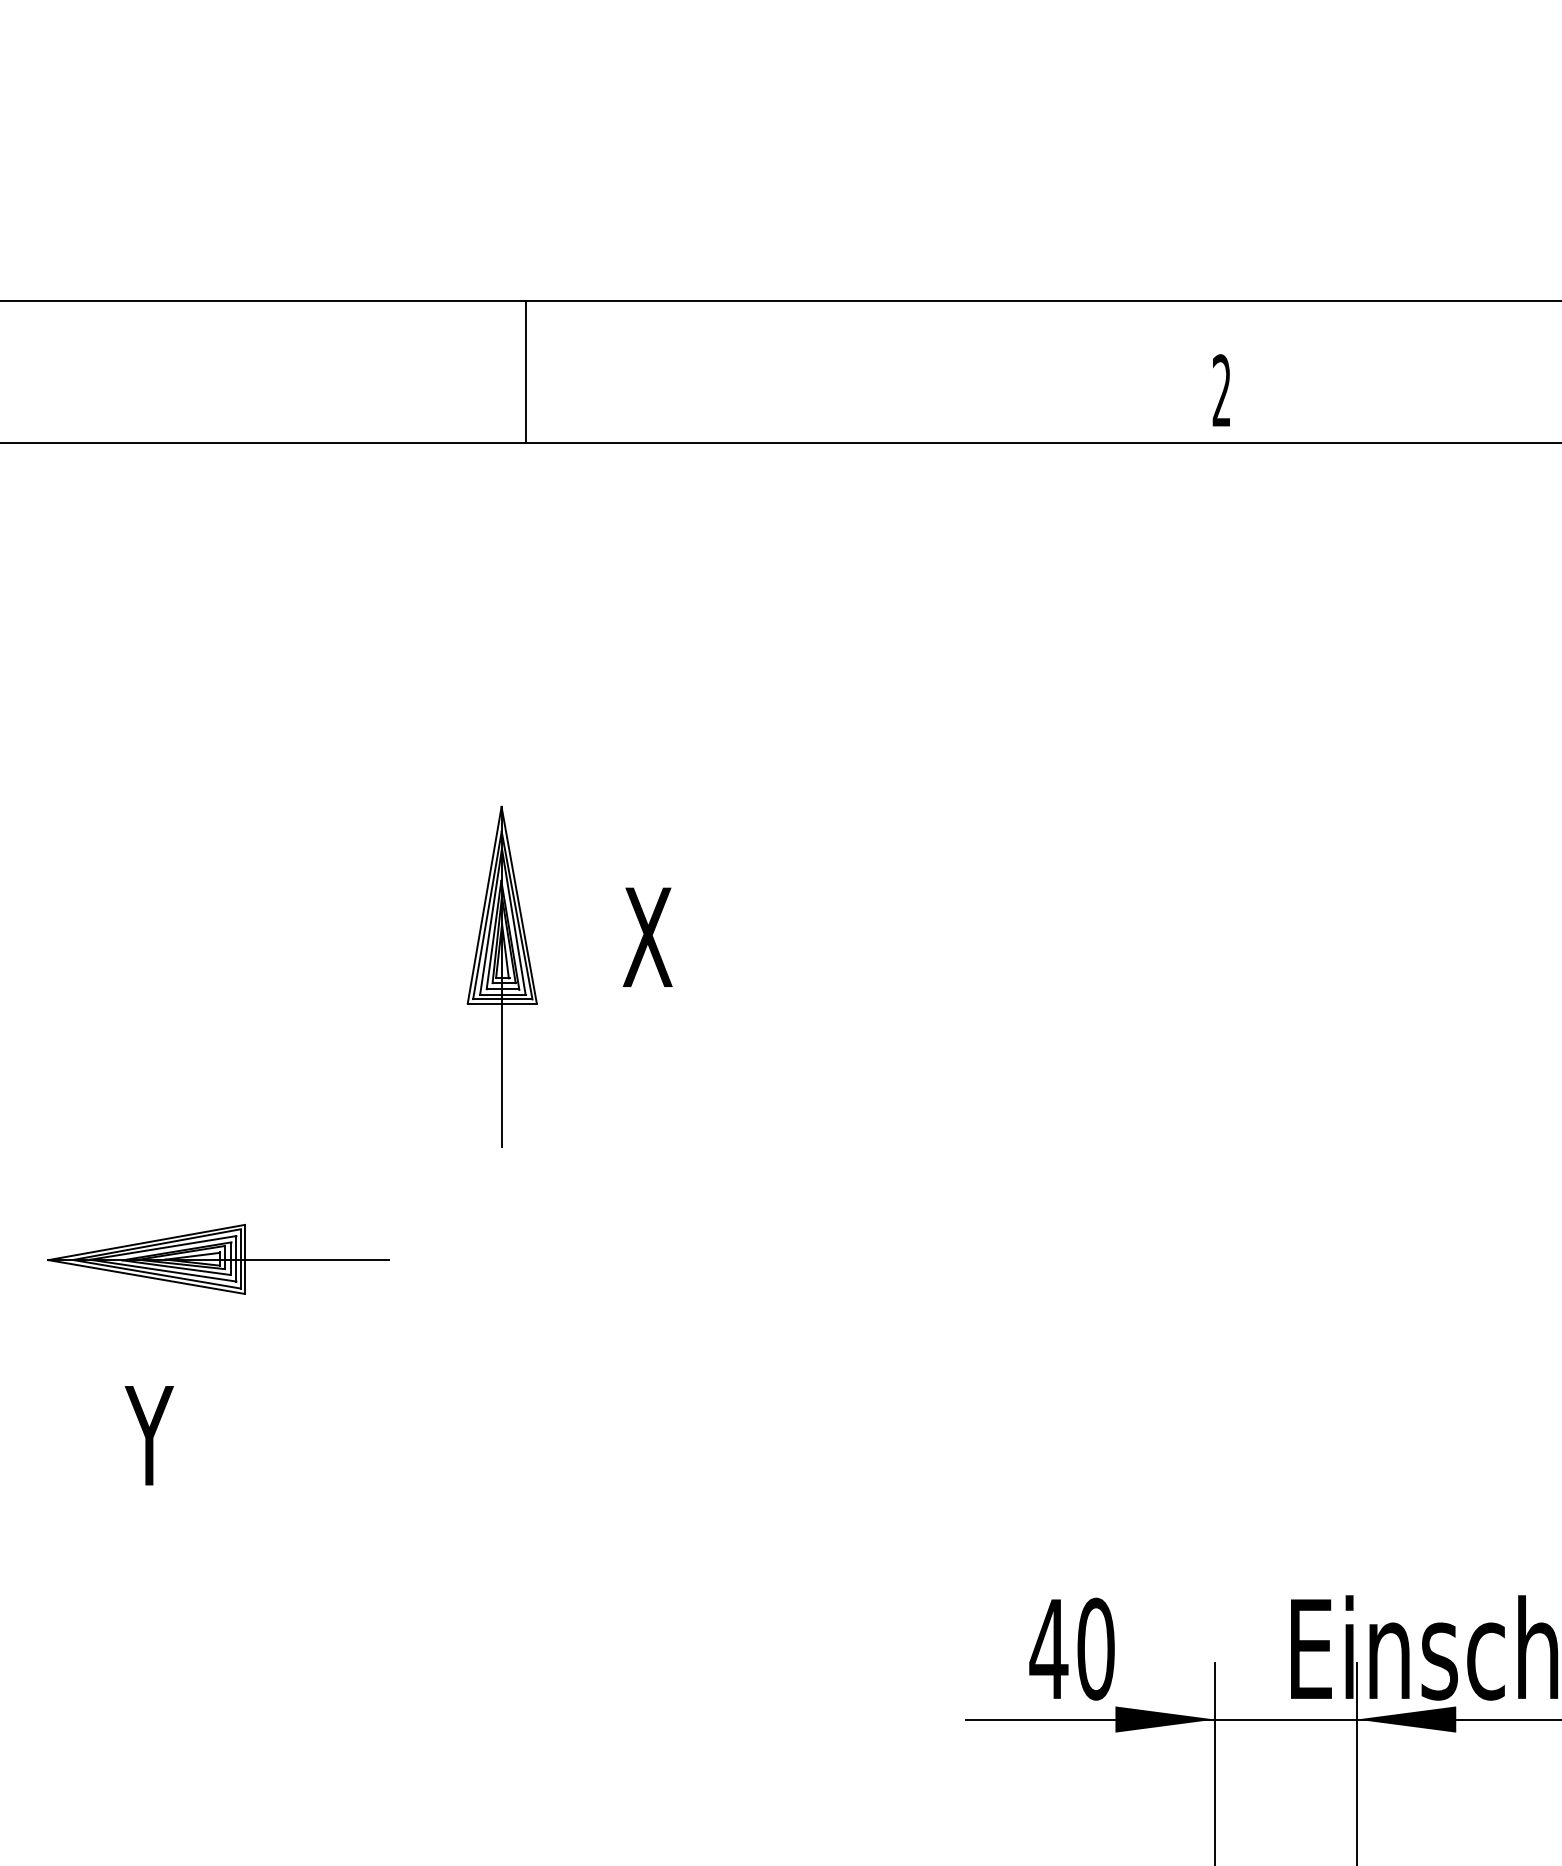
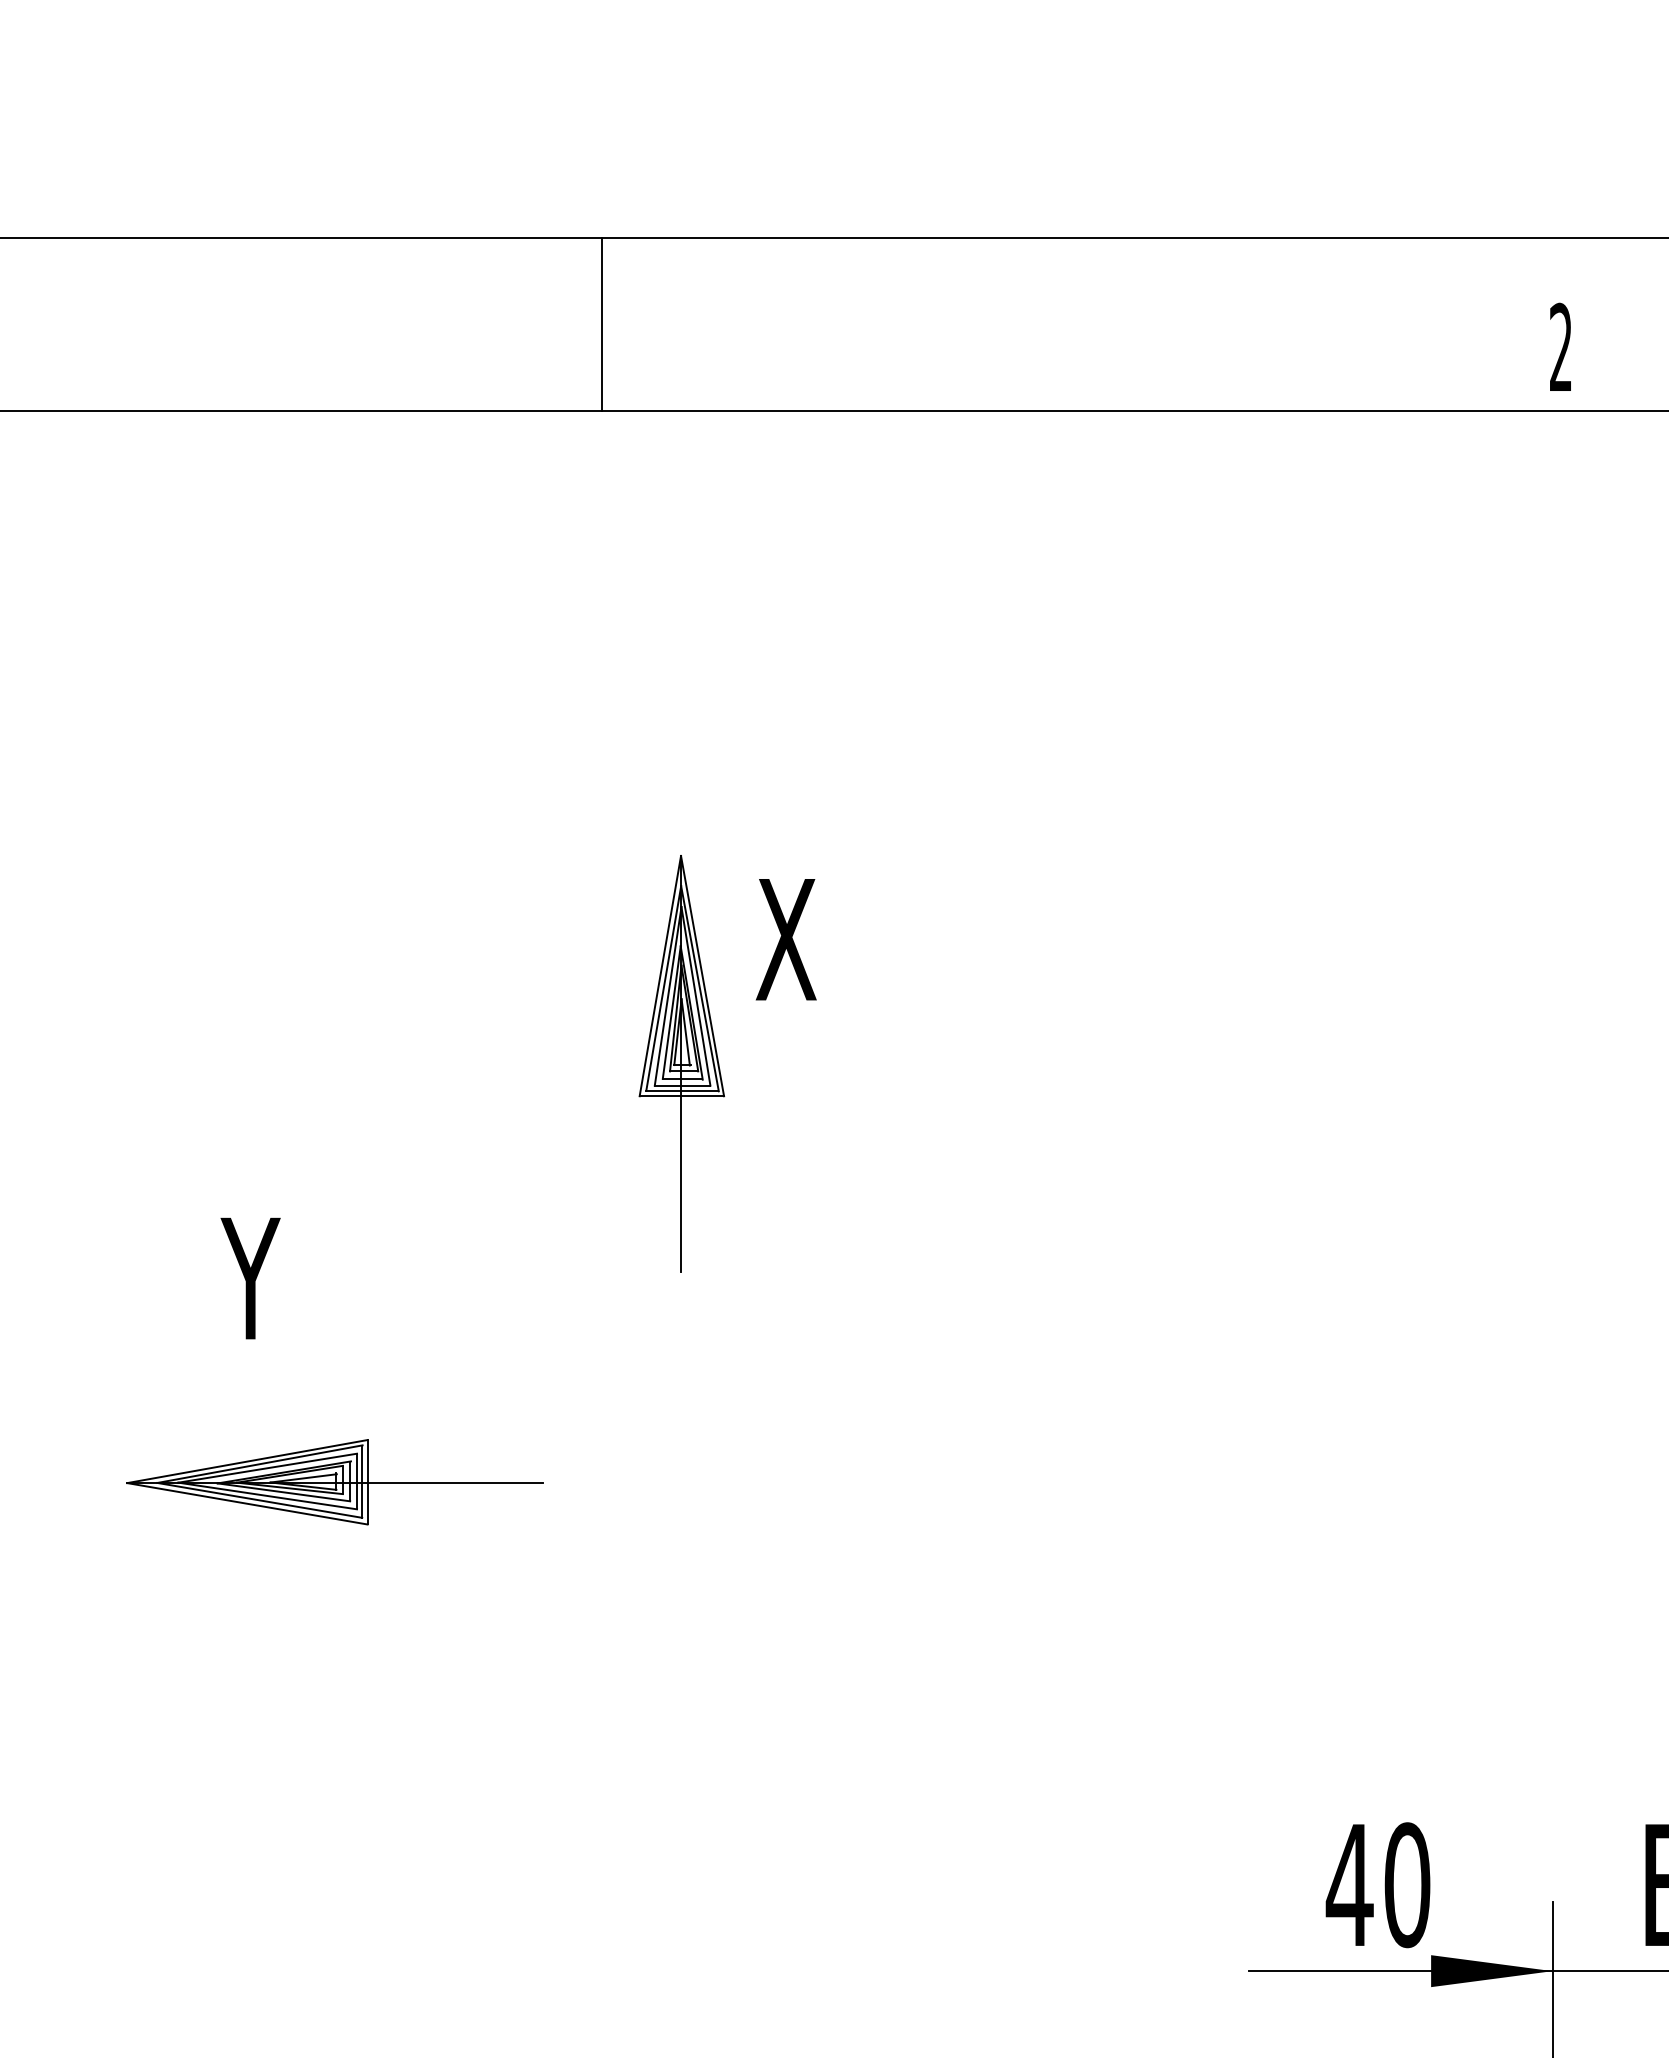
line: (525, 372) -> (601, 325), moved
text: (647, 936) -> (785, 938), moved
part: (218, 1258) -> (335, 1481), moved
text: (148, 1435) -> (249, 1278), moved

